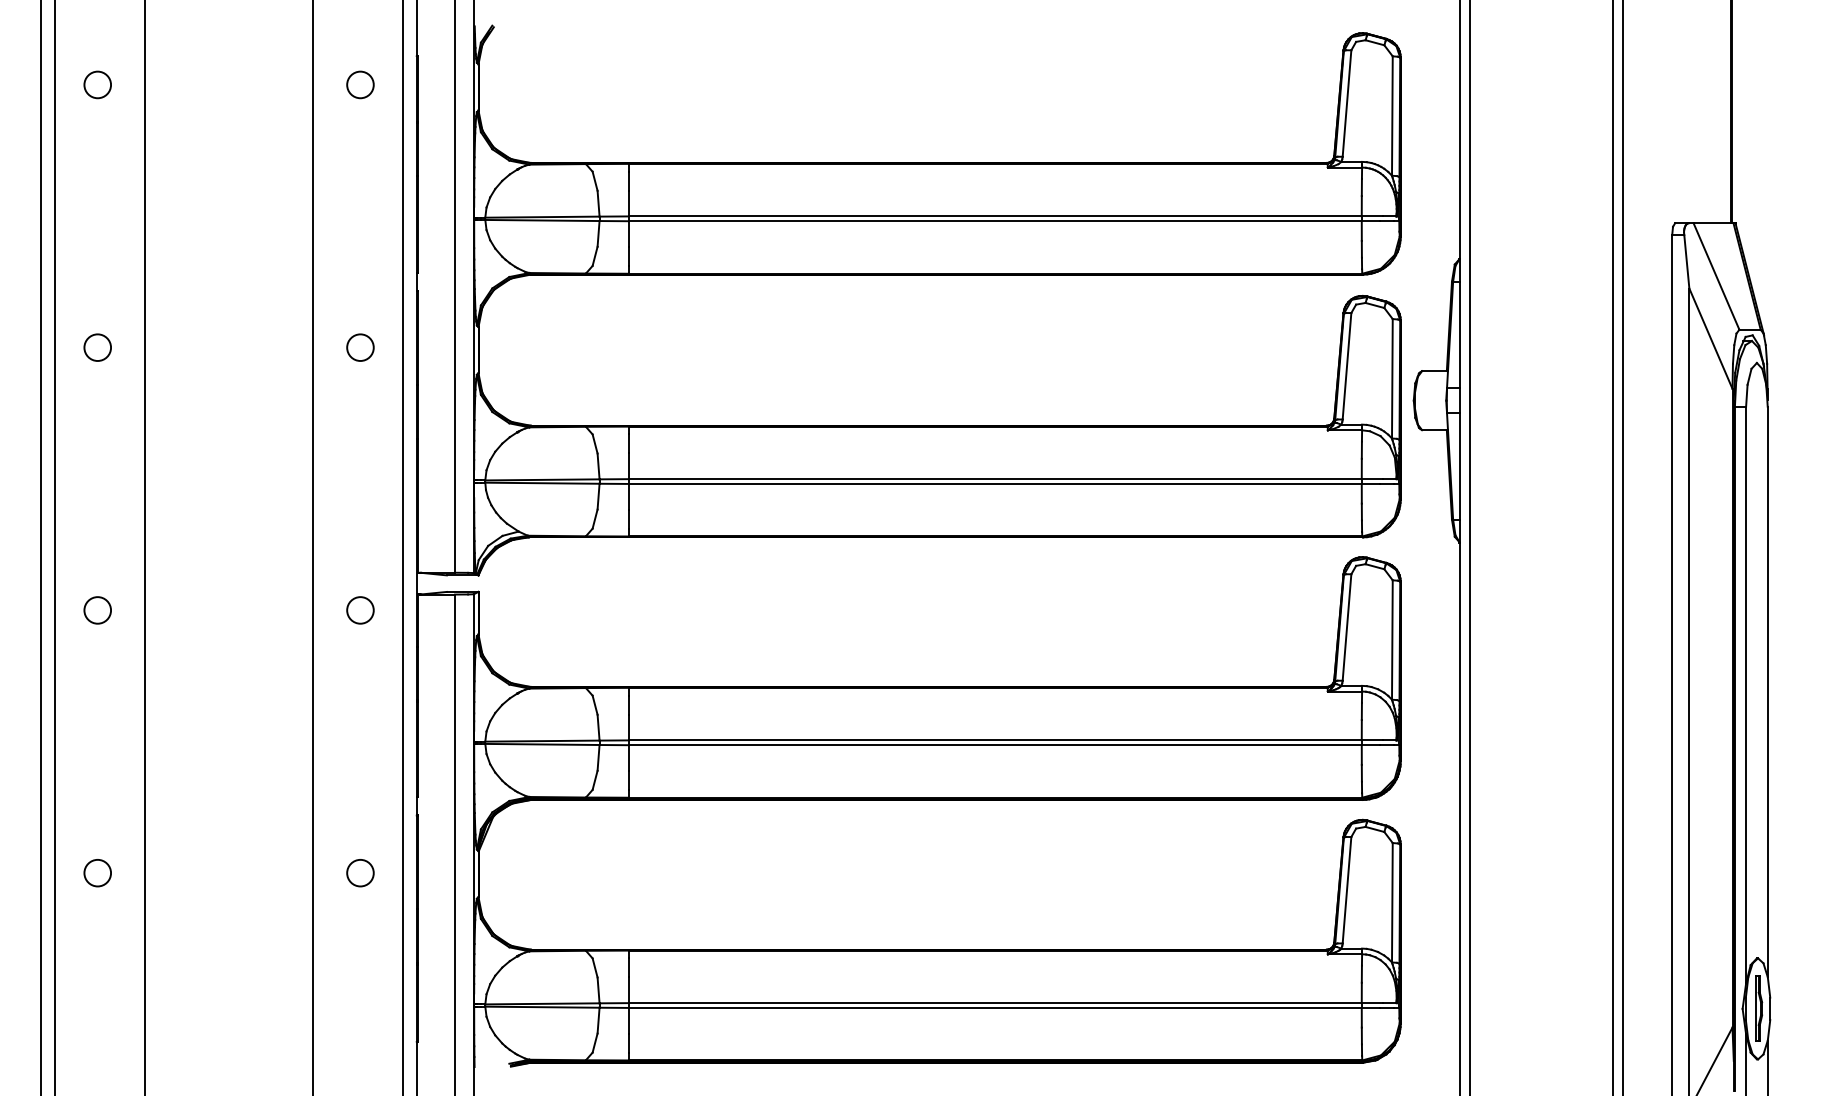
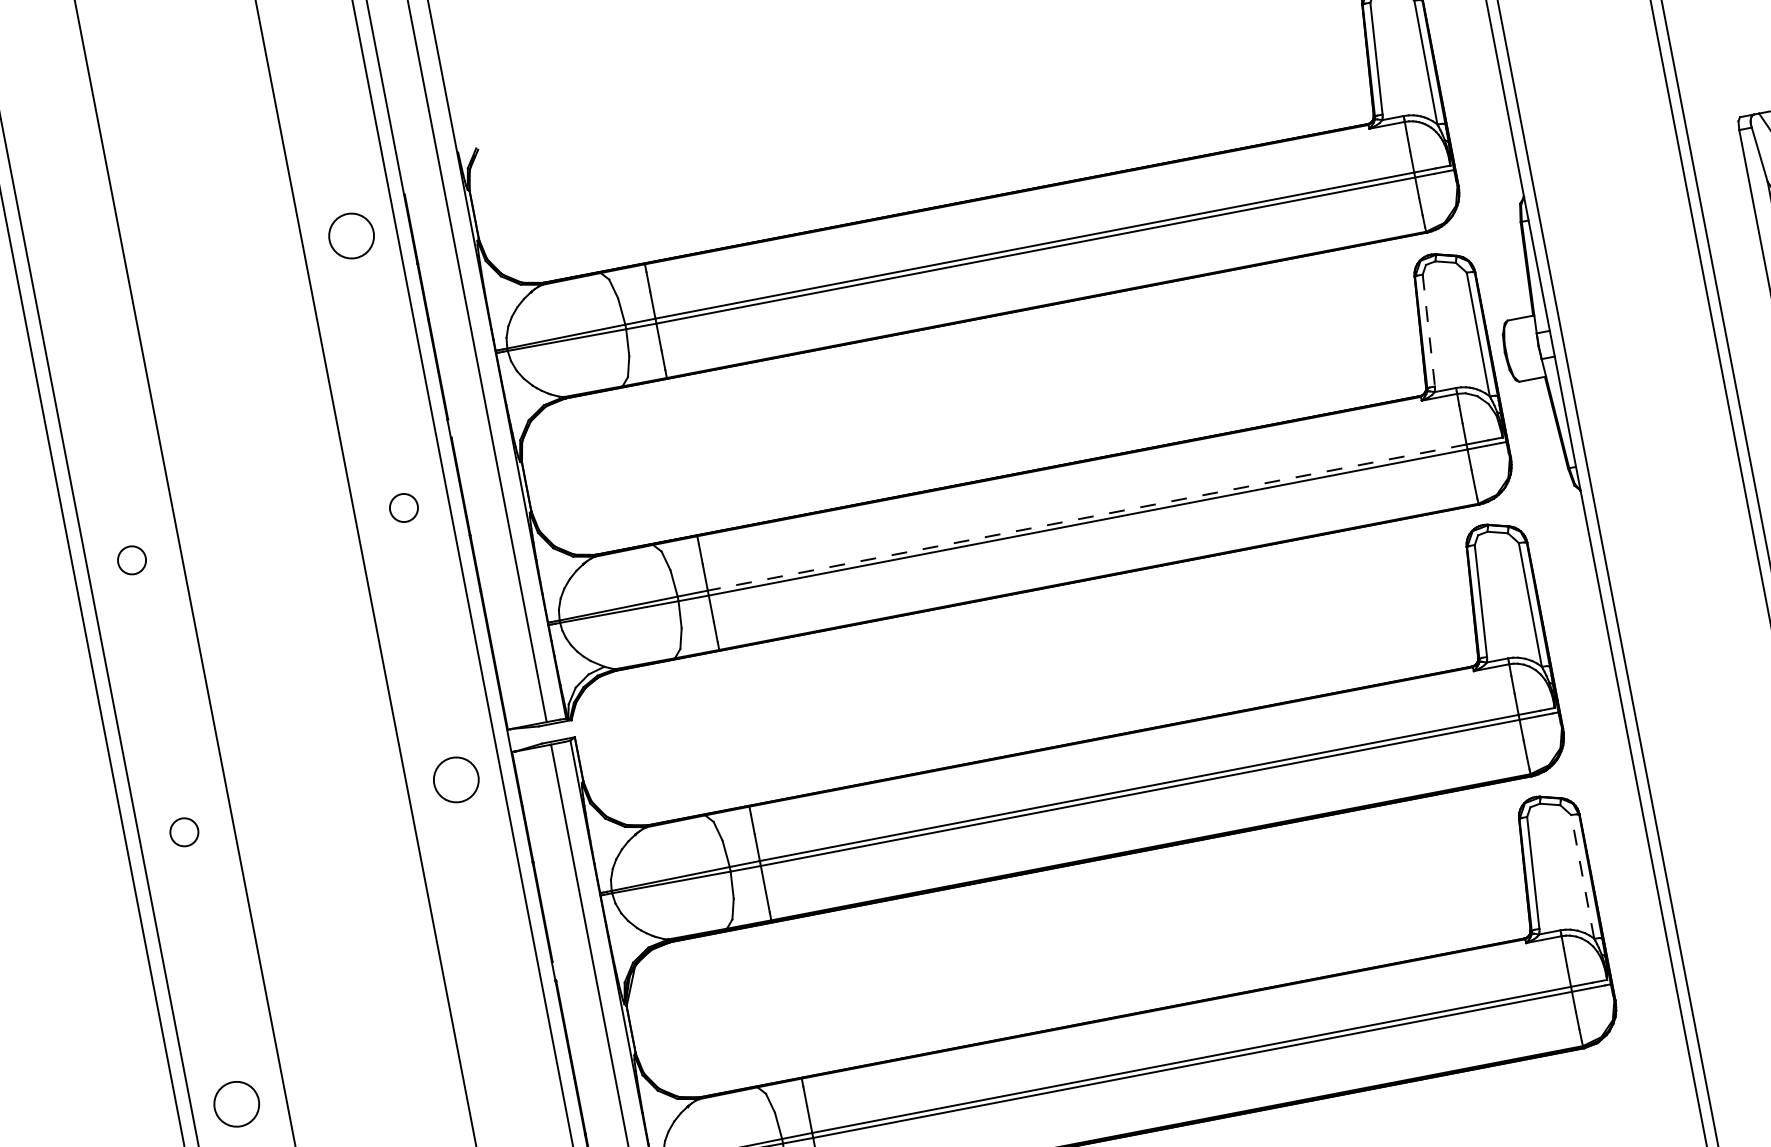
circle: (97, 84) -> (79, 288), removed
circle: (360, 84) -> (351, 235), size x1.6
line: (1346, 366) -> (1428, 330), solid -> dashed
line: (995, 479) -> (1087, 517), solid -> dashed
circle: (360, 610) -> (456, 780), size x1.6
circle: (97, 872) -> (236, 1103), size x1.6
circle: (360, 873) -> (508, 1052), removed
line: (1392, 902) -> (1582, 876), solid -> dashed

